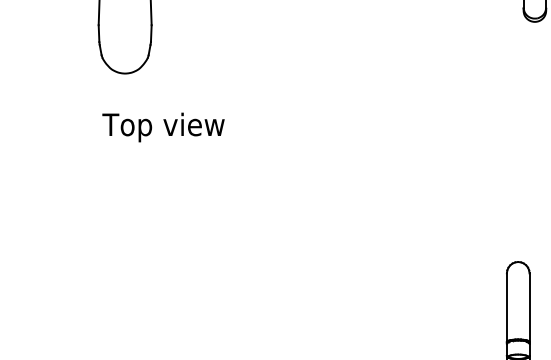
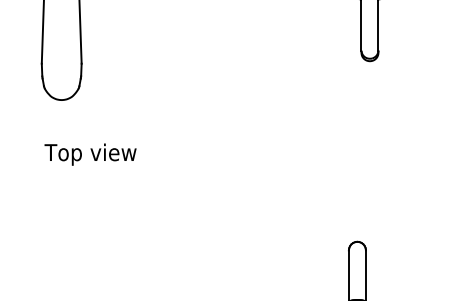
text: (163, 127) -> (90, 154), moved

